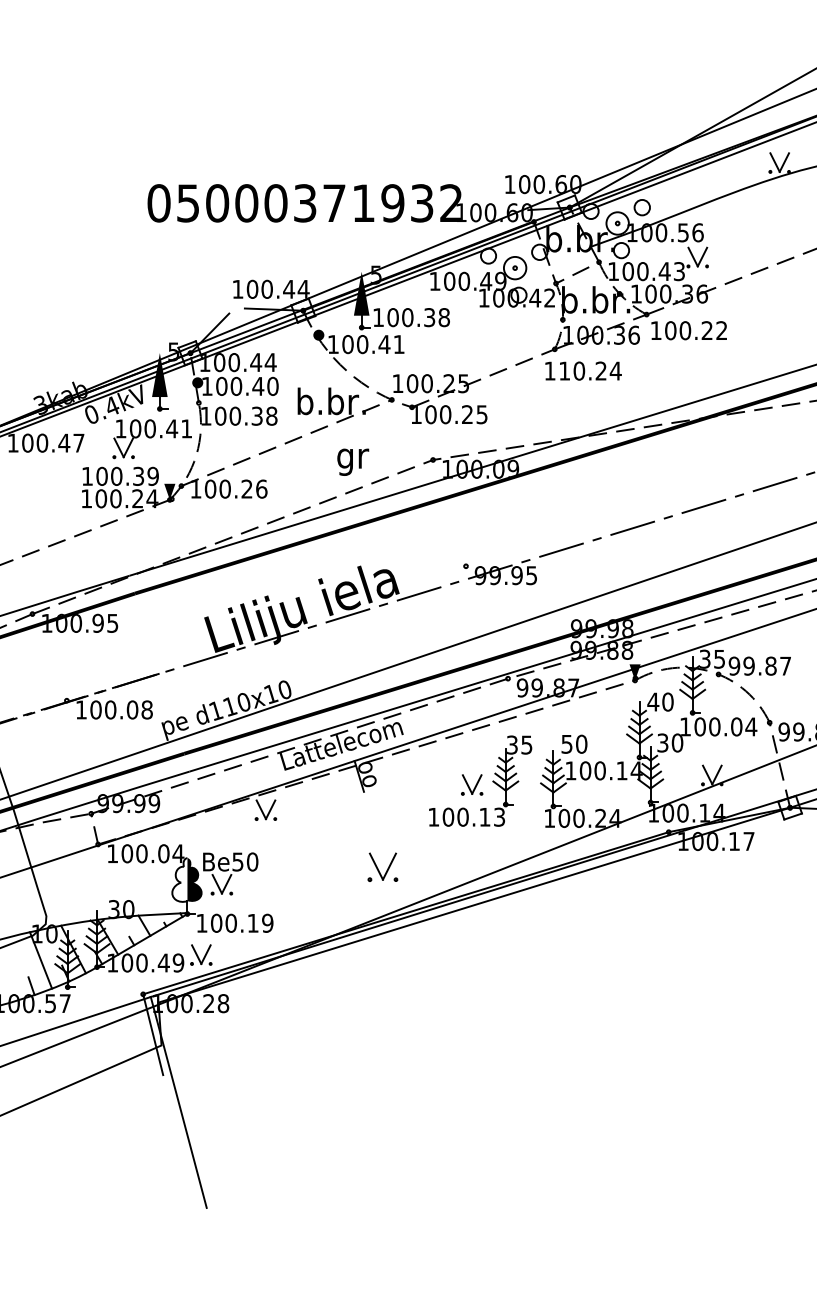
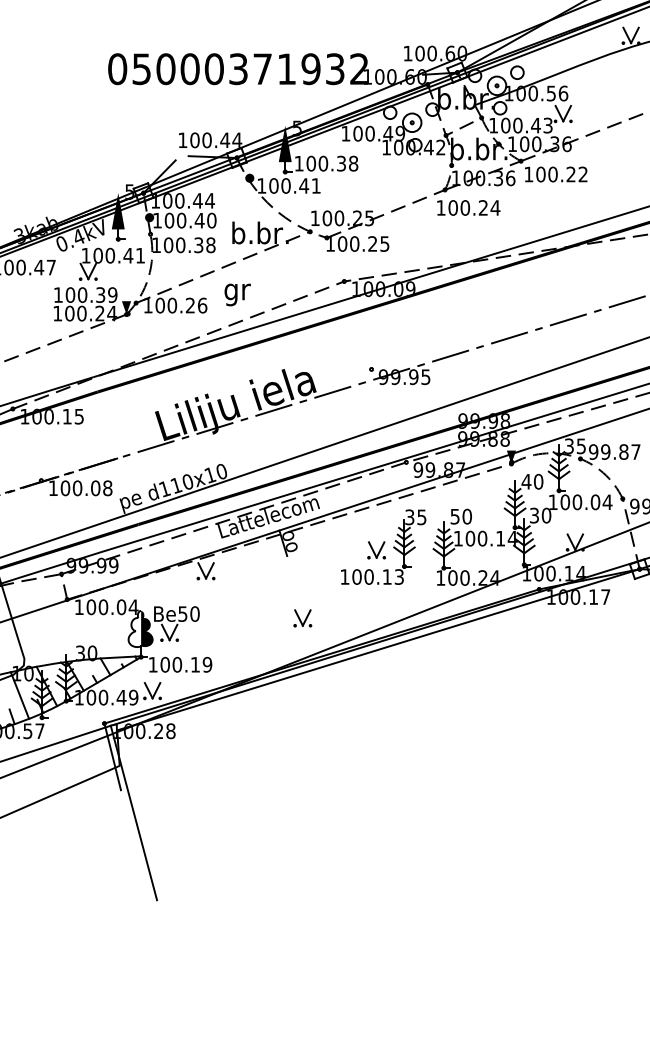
text: (564, 370) -> (453, 207), 110.24 -> 100.24
text: (353, 461) -> (237, 294), moved
text: (97, 622) -> (66, 415), 100.95 -> 100.15
part: (382, 866) -> (302, 617), size x0.71

